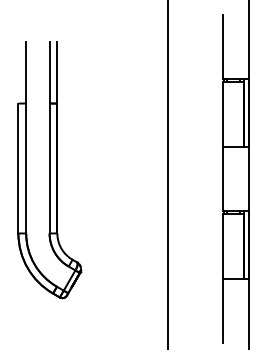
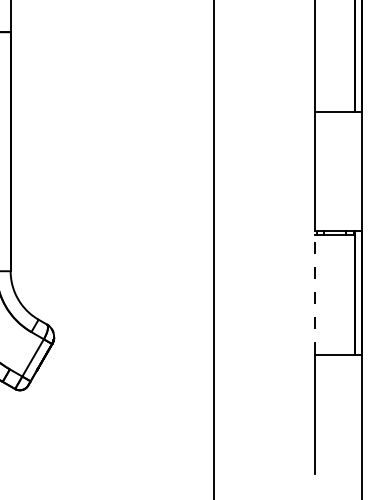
line: (222, 245) -> (314, 293), solid -> dashed

